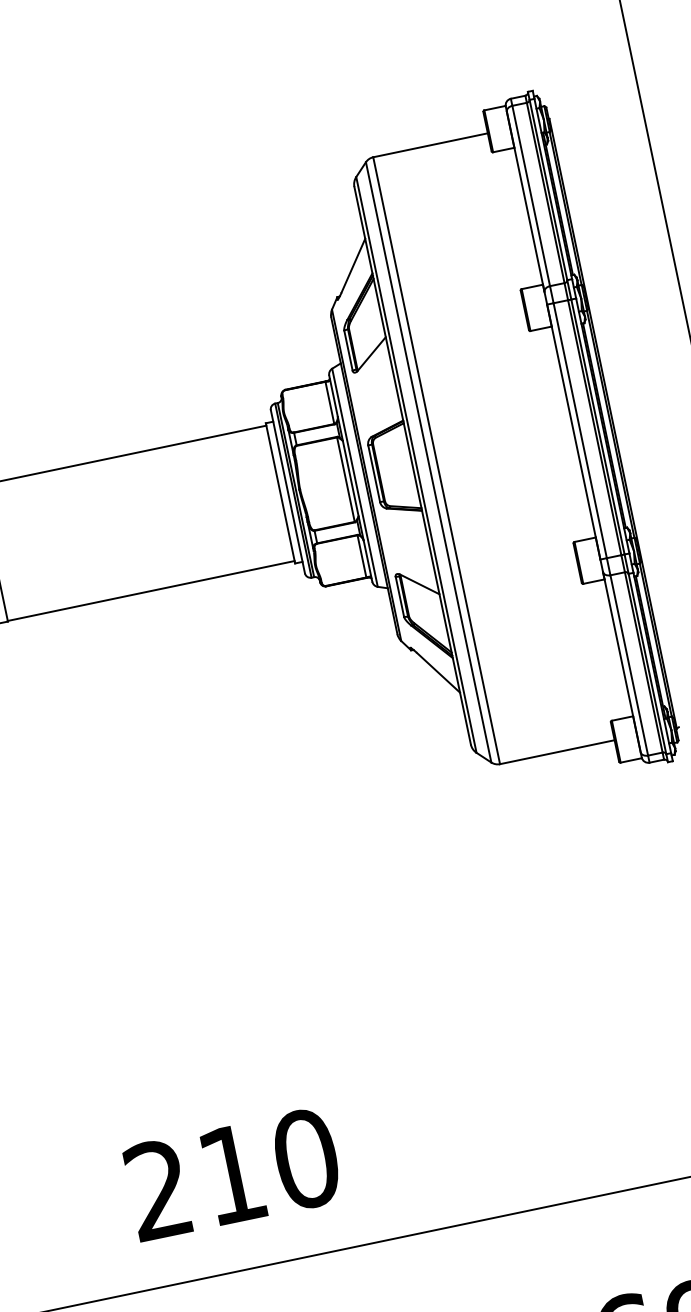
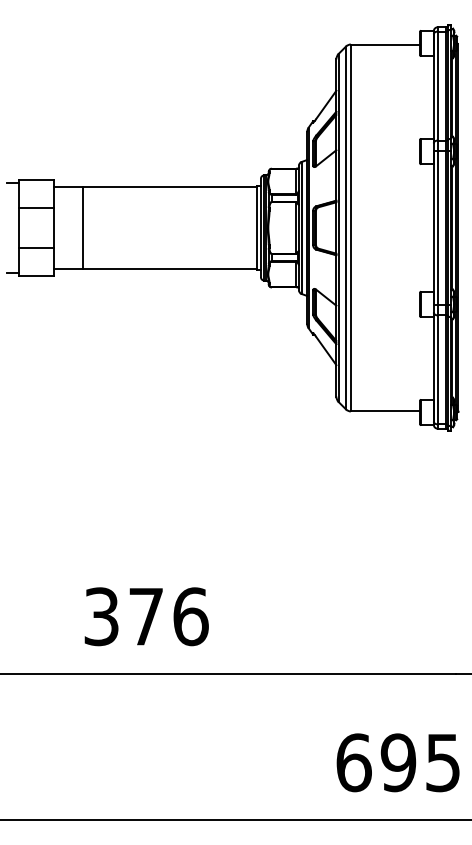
text: (232, 1173) -> (146, 616), 210 -> 376

